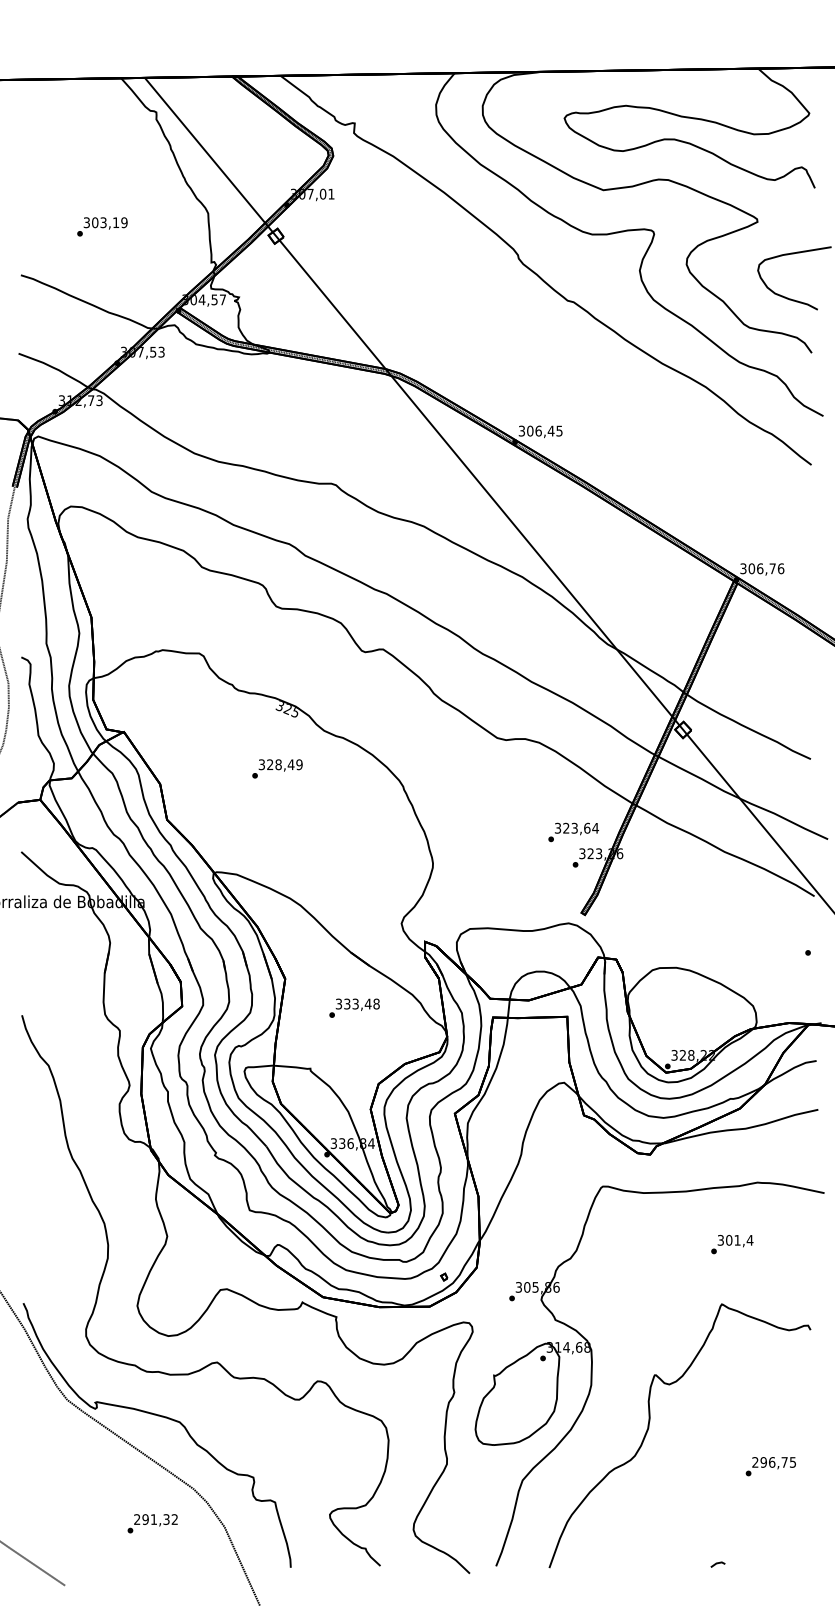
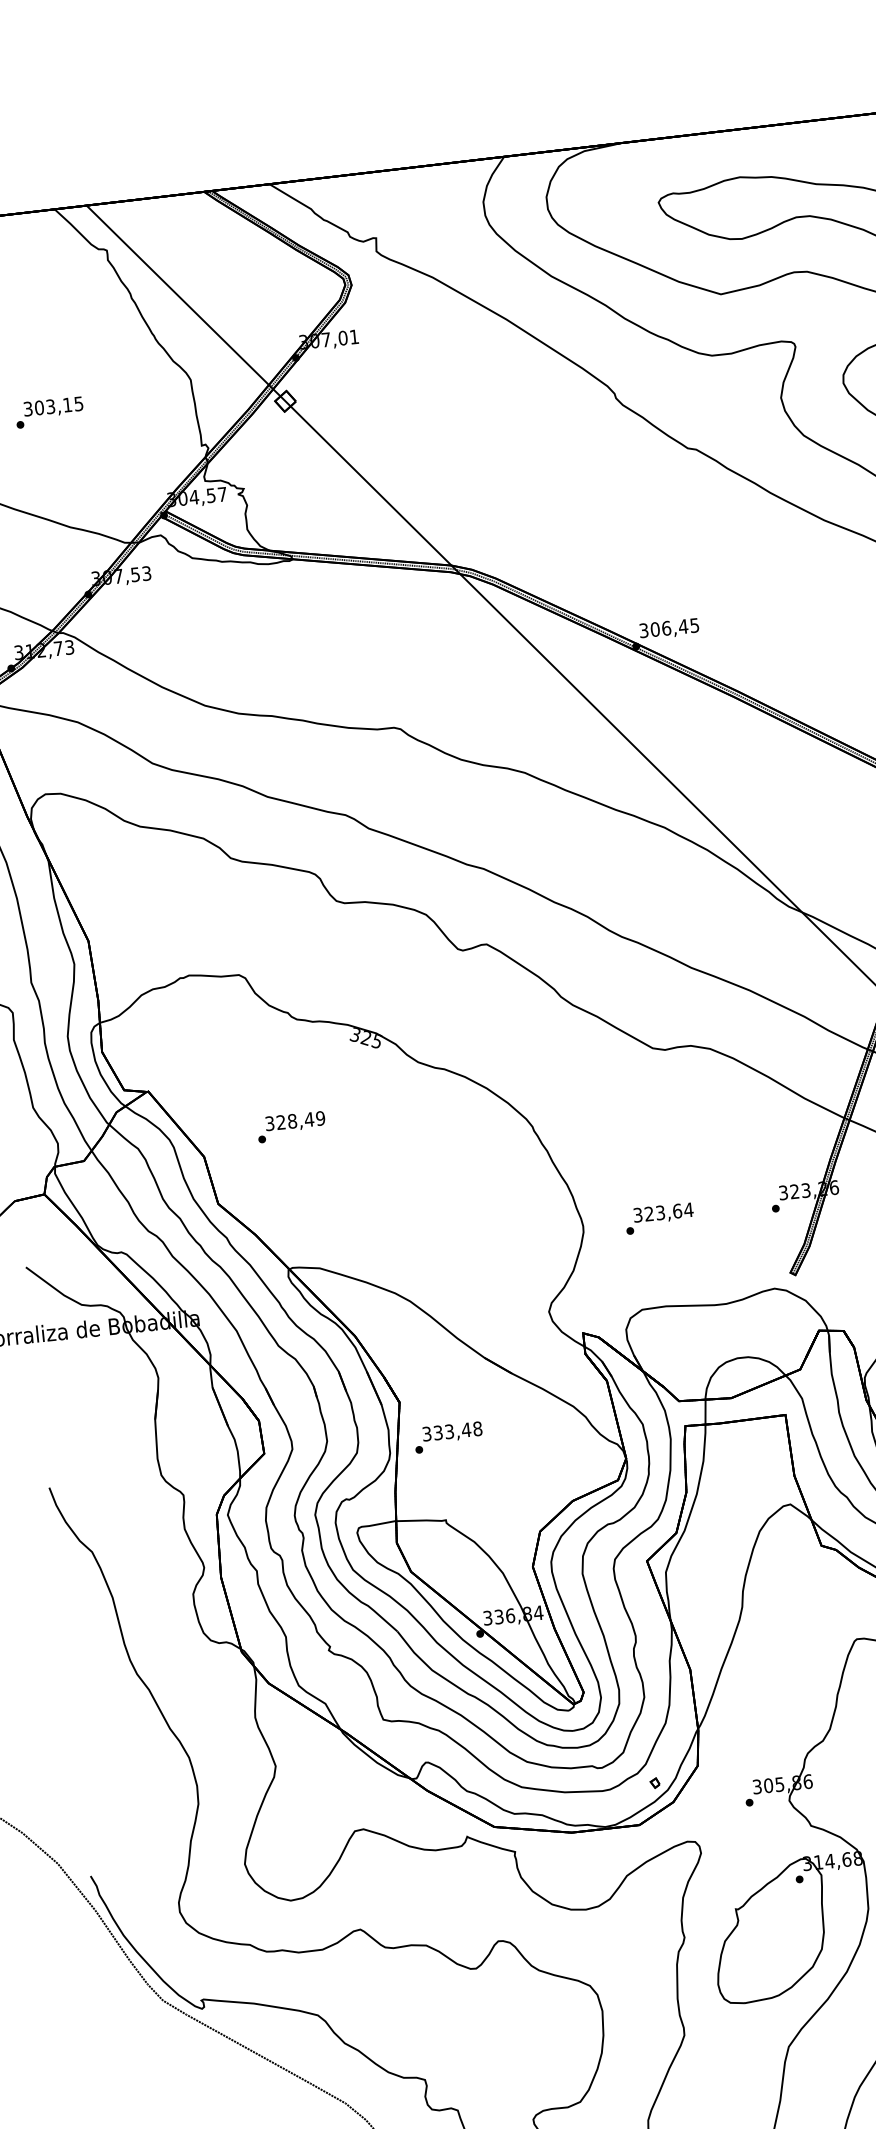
text: (124, 222) -> (78, 403), 303,19 -> 303,15
text: (277, 768) -> (291, 1126), moved
text: (573, 832) -> (659, 1218), moved
text: (354, 1007) -> (448, 1436), moved

